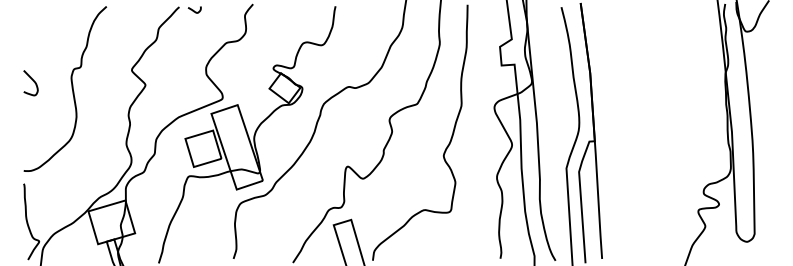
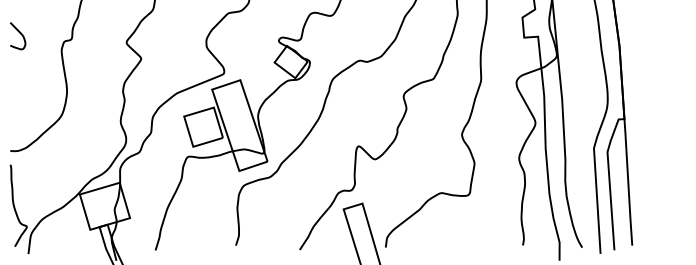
curve: (32, 80) -> (19, 33), moved

